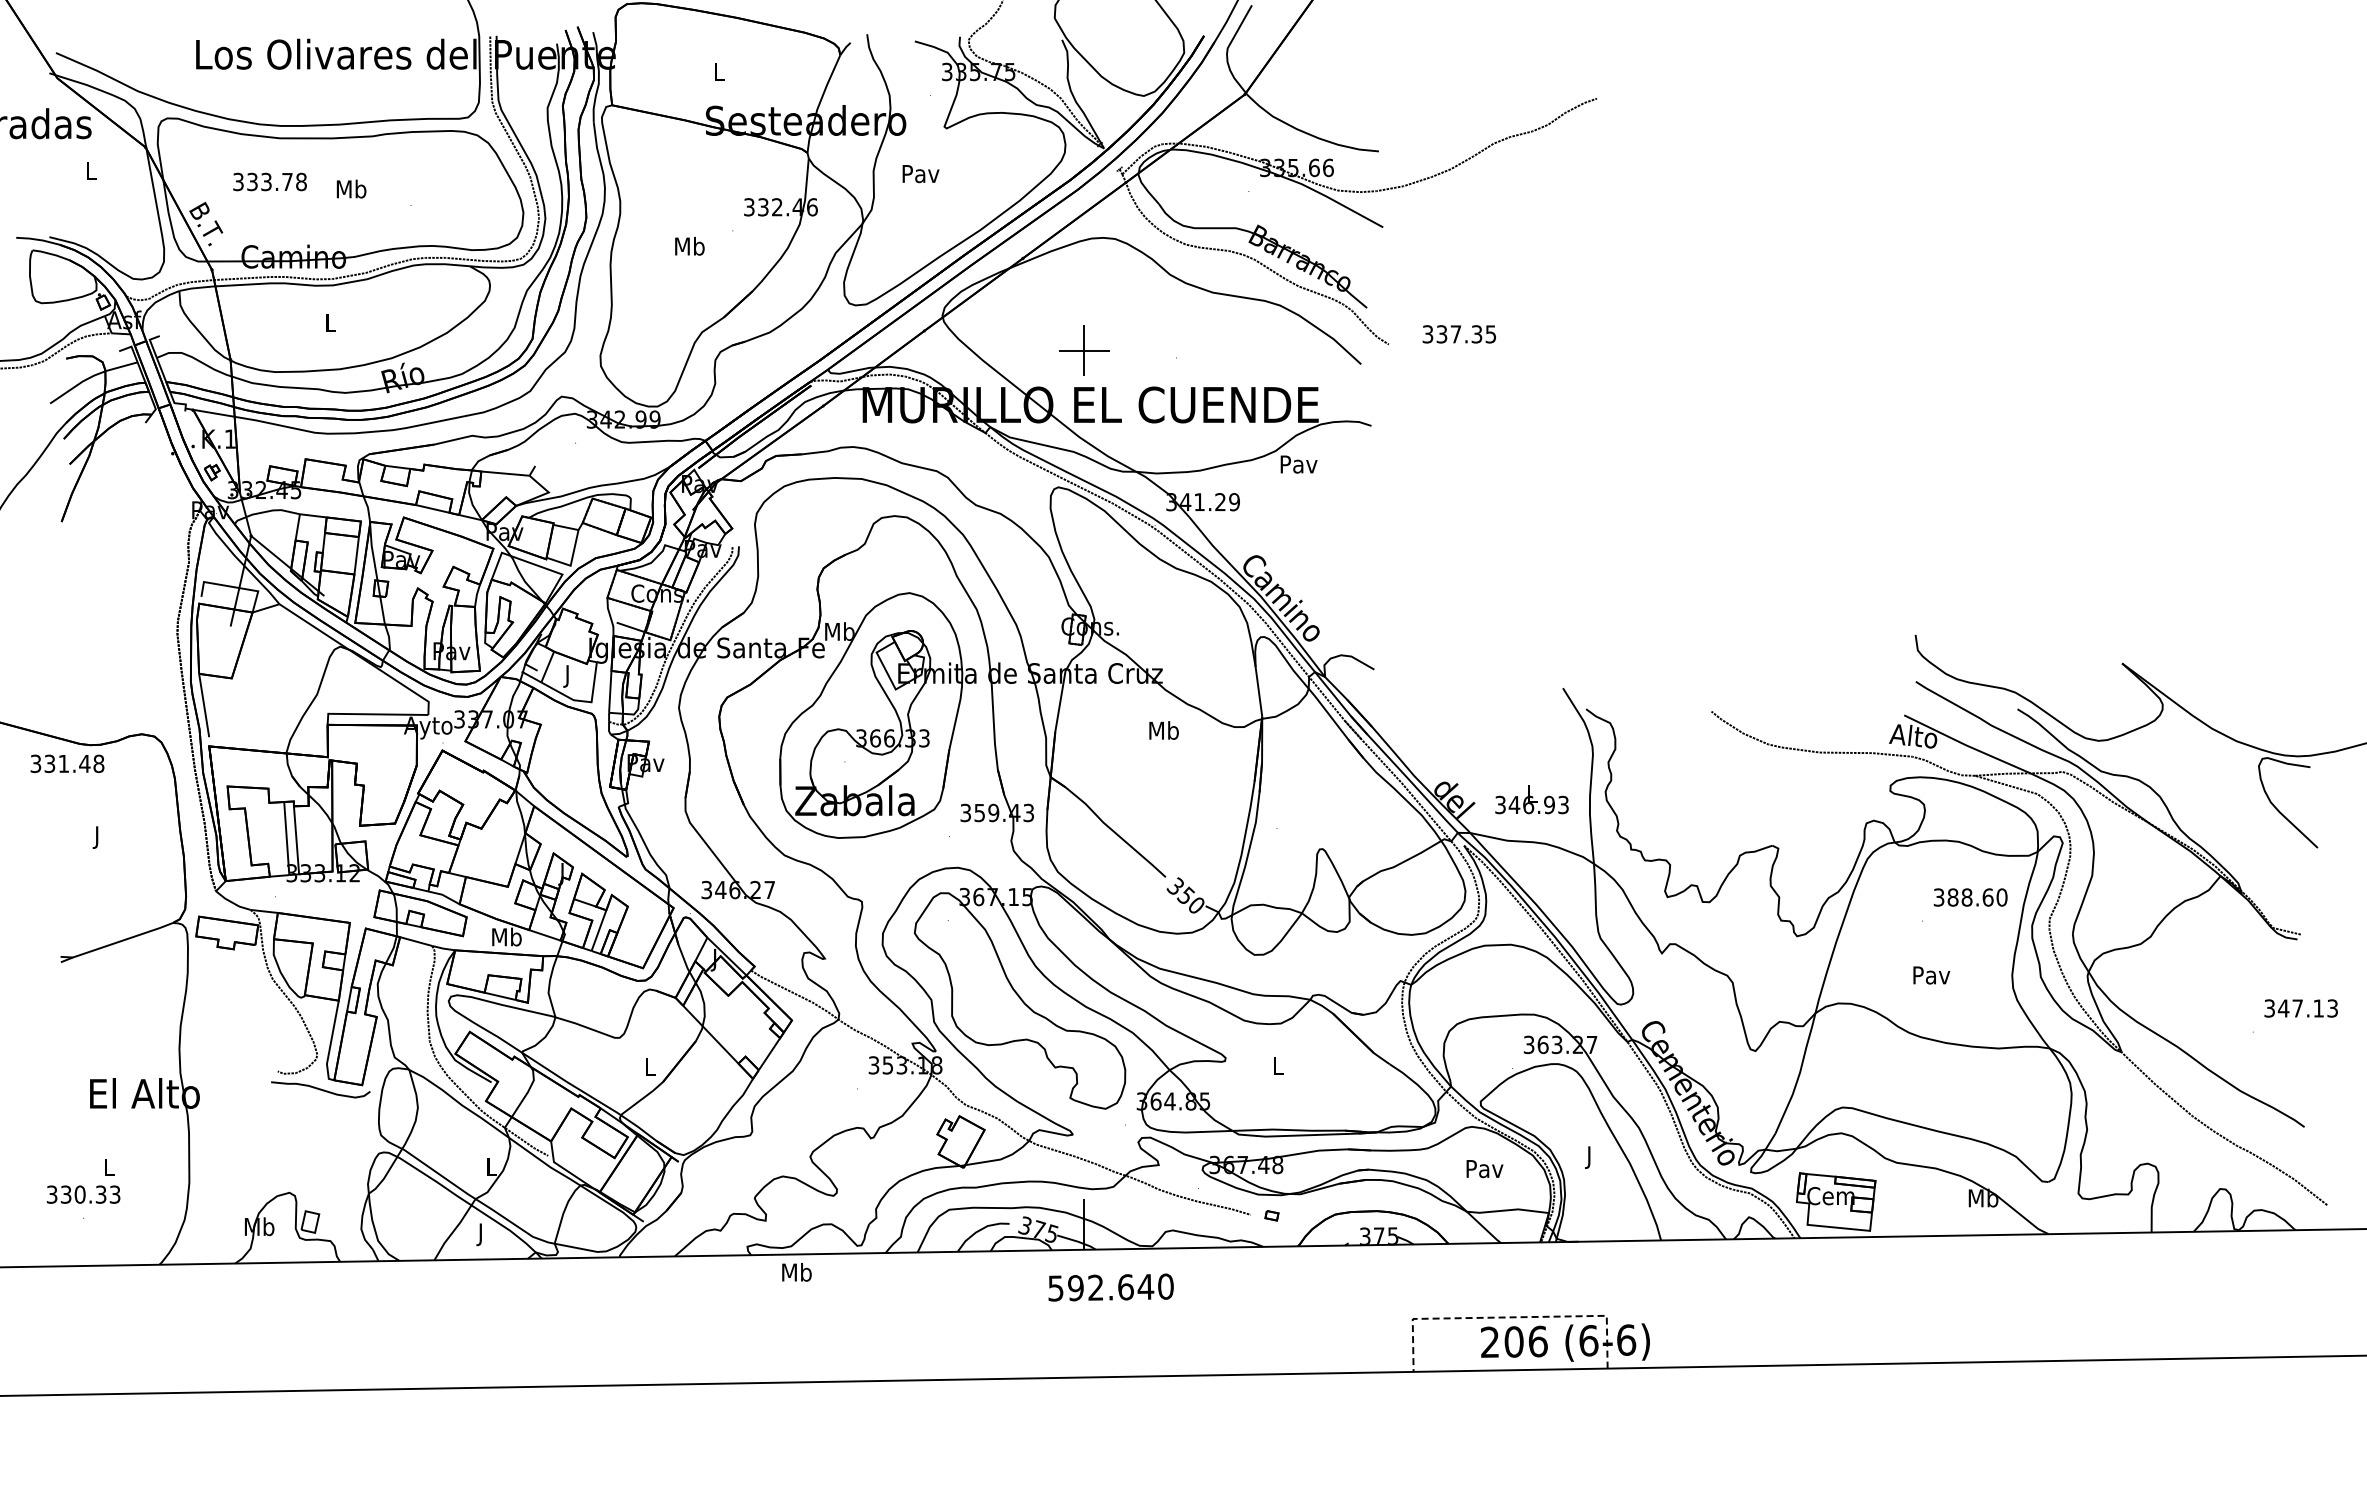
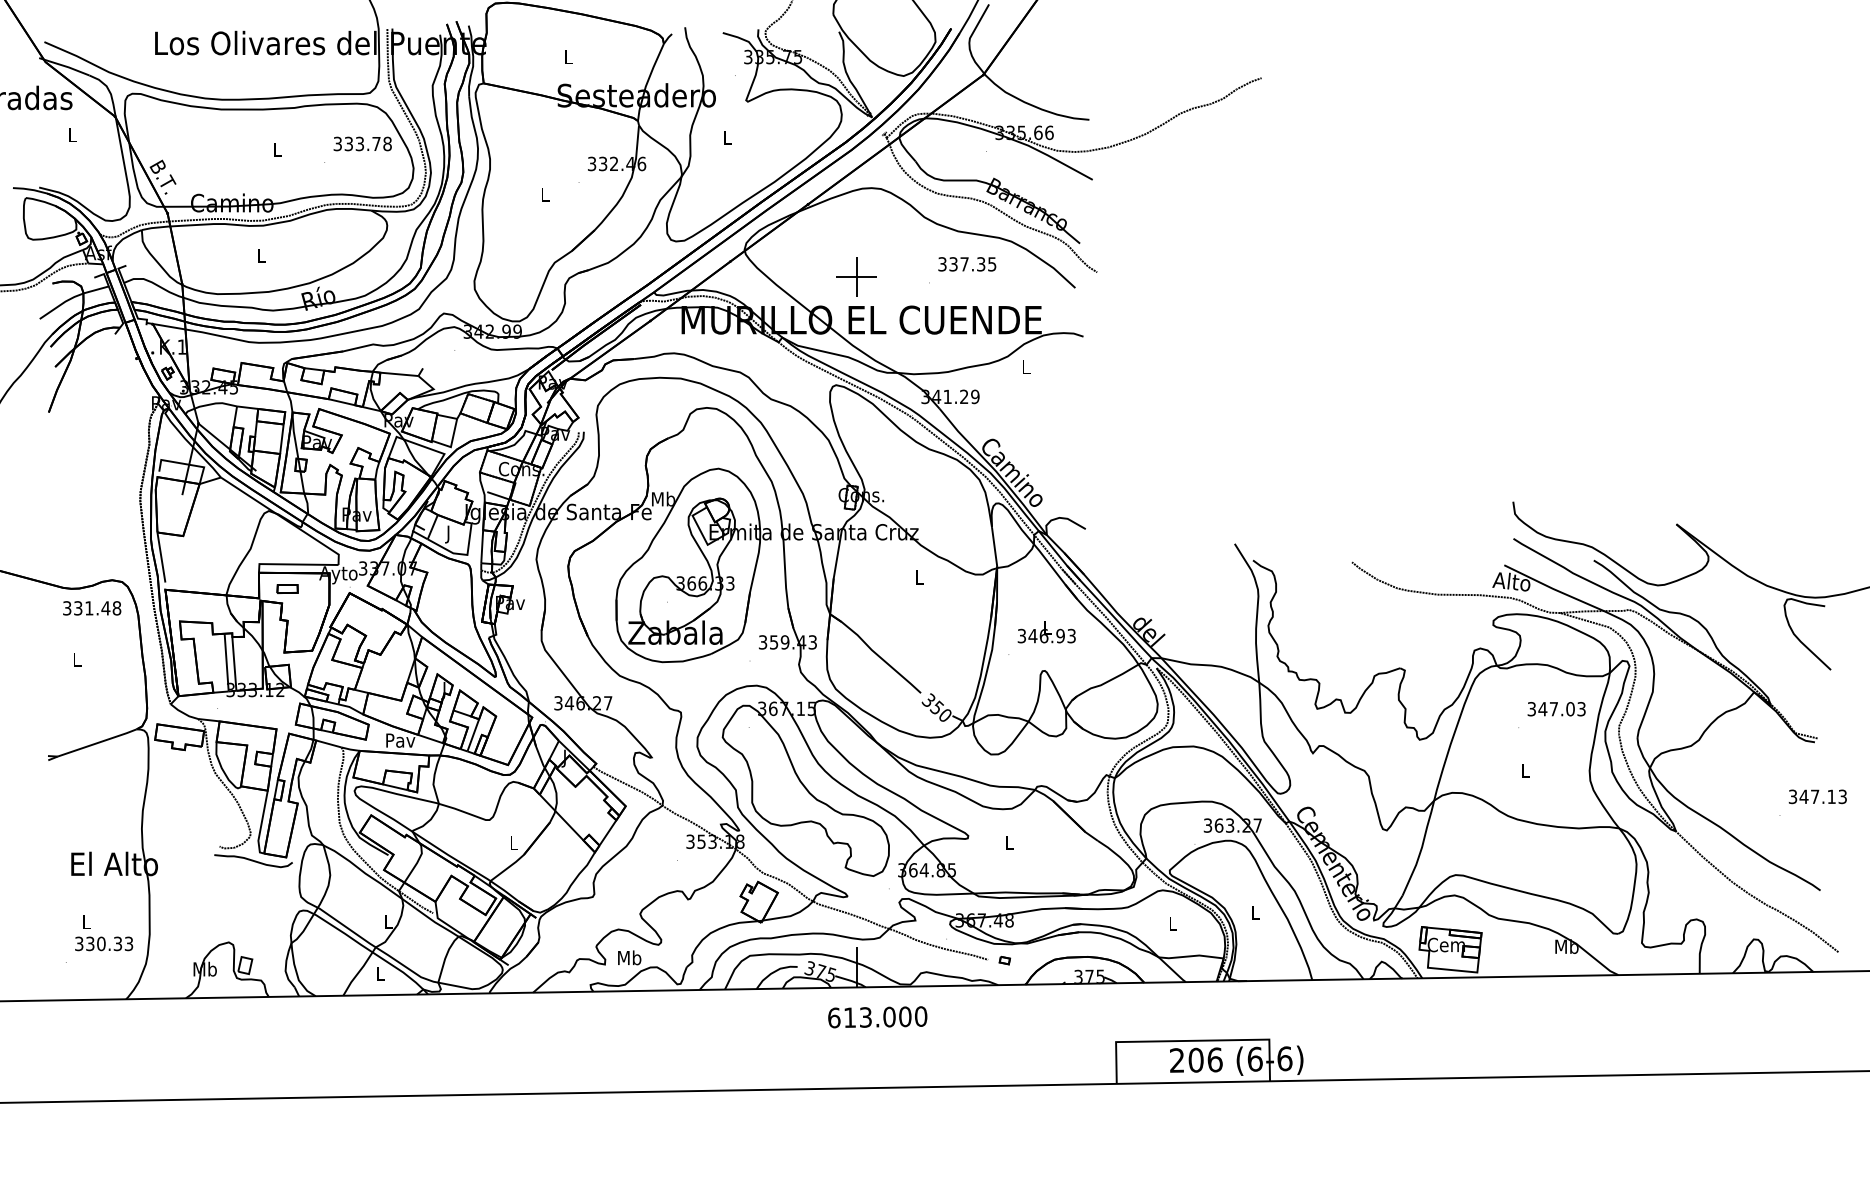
text: (920, 174) -> (727, 138), Pav -> L
text: (269, 181) -> (362, 143), moved
text: (351, 188) -> (277, 149), Mb -> L
text: (689, 245) -> (544, 194), Mb -> L
text: (1458, 334) -> (966, 264), moved
text: (1298, 464) -> (1025, 367), Pav -> L
text: (1163, 730) -> (919, 577), Mb -> L
part: (363, 745) -> (287, 589), added
text: (67, 763) -> (92, 608), moved
text: (1531, 799) -> (1046, 631), moved
text: (97, 837) -> (77, 661), J -> L
text: (1977, 897) -> (1562, 709), 388.60 -> 347.03
text: (506, 936) -> (400, 739), Mb -> Pav
text: (1931, 975) -> (1525, 770), Pav -> L
text: (1589, 1157) -> (1255, 914), J -> L
text: (1484, 1169) -> (1172, 924), Pav -> L
text: (83, 1194) -> (104, 943), moved
text: (481, 1234) -> (380, 975), J -> L
text: (796, 1272) -> (629, 957), moved
text: (1101, 1287) -> (870, 1017), 592.640 -> 613.000
line: (1509, 1317) -> (1192, 1040), dashed -> solid

